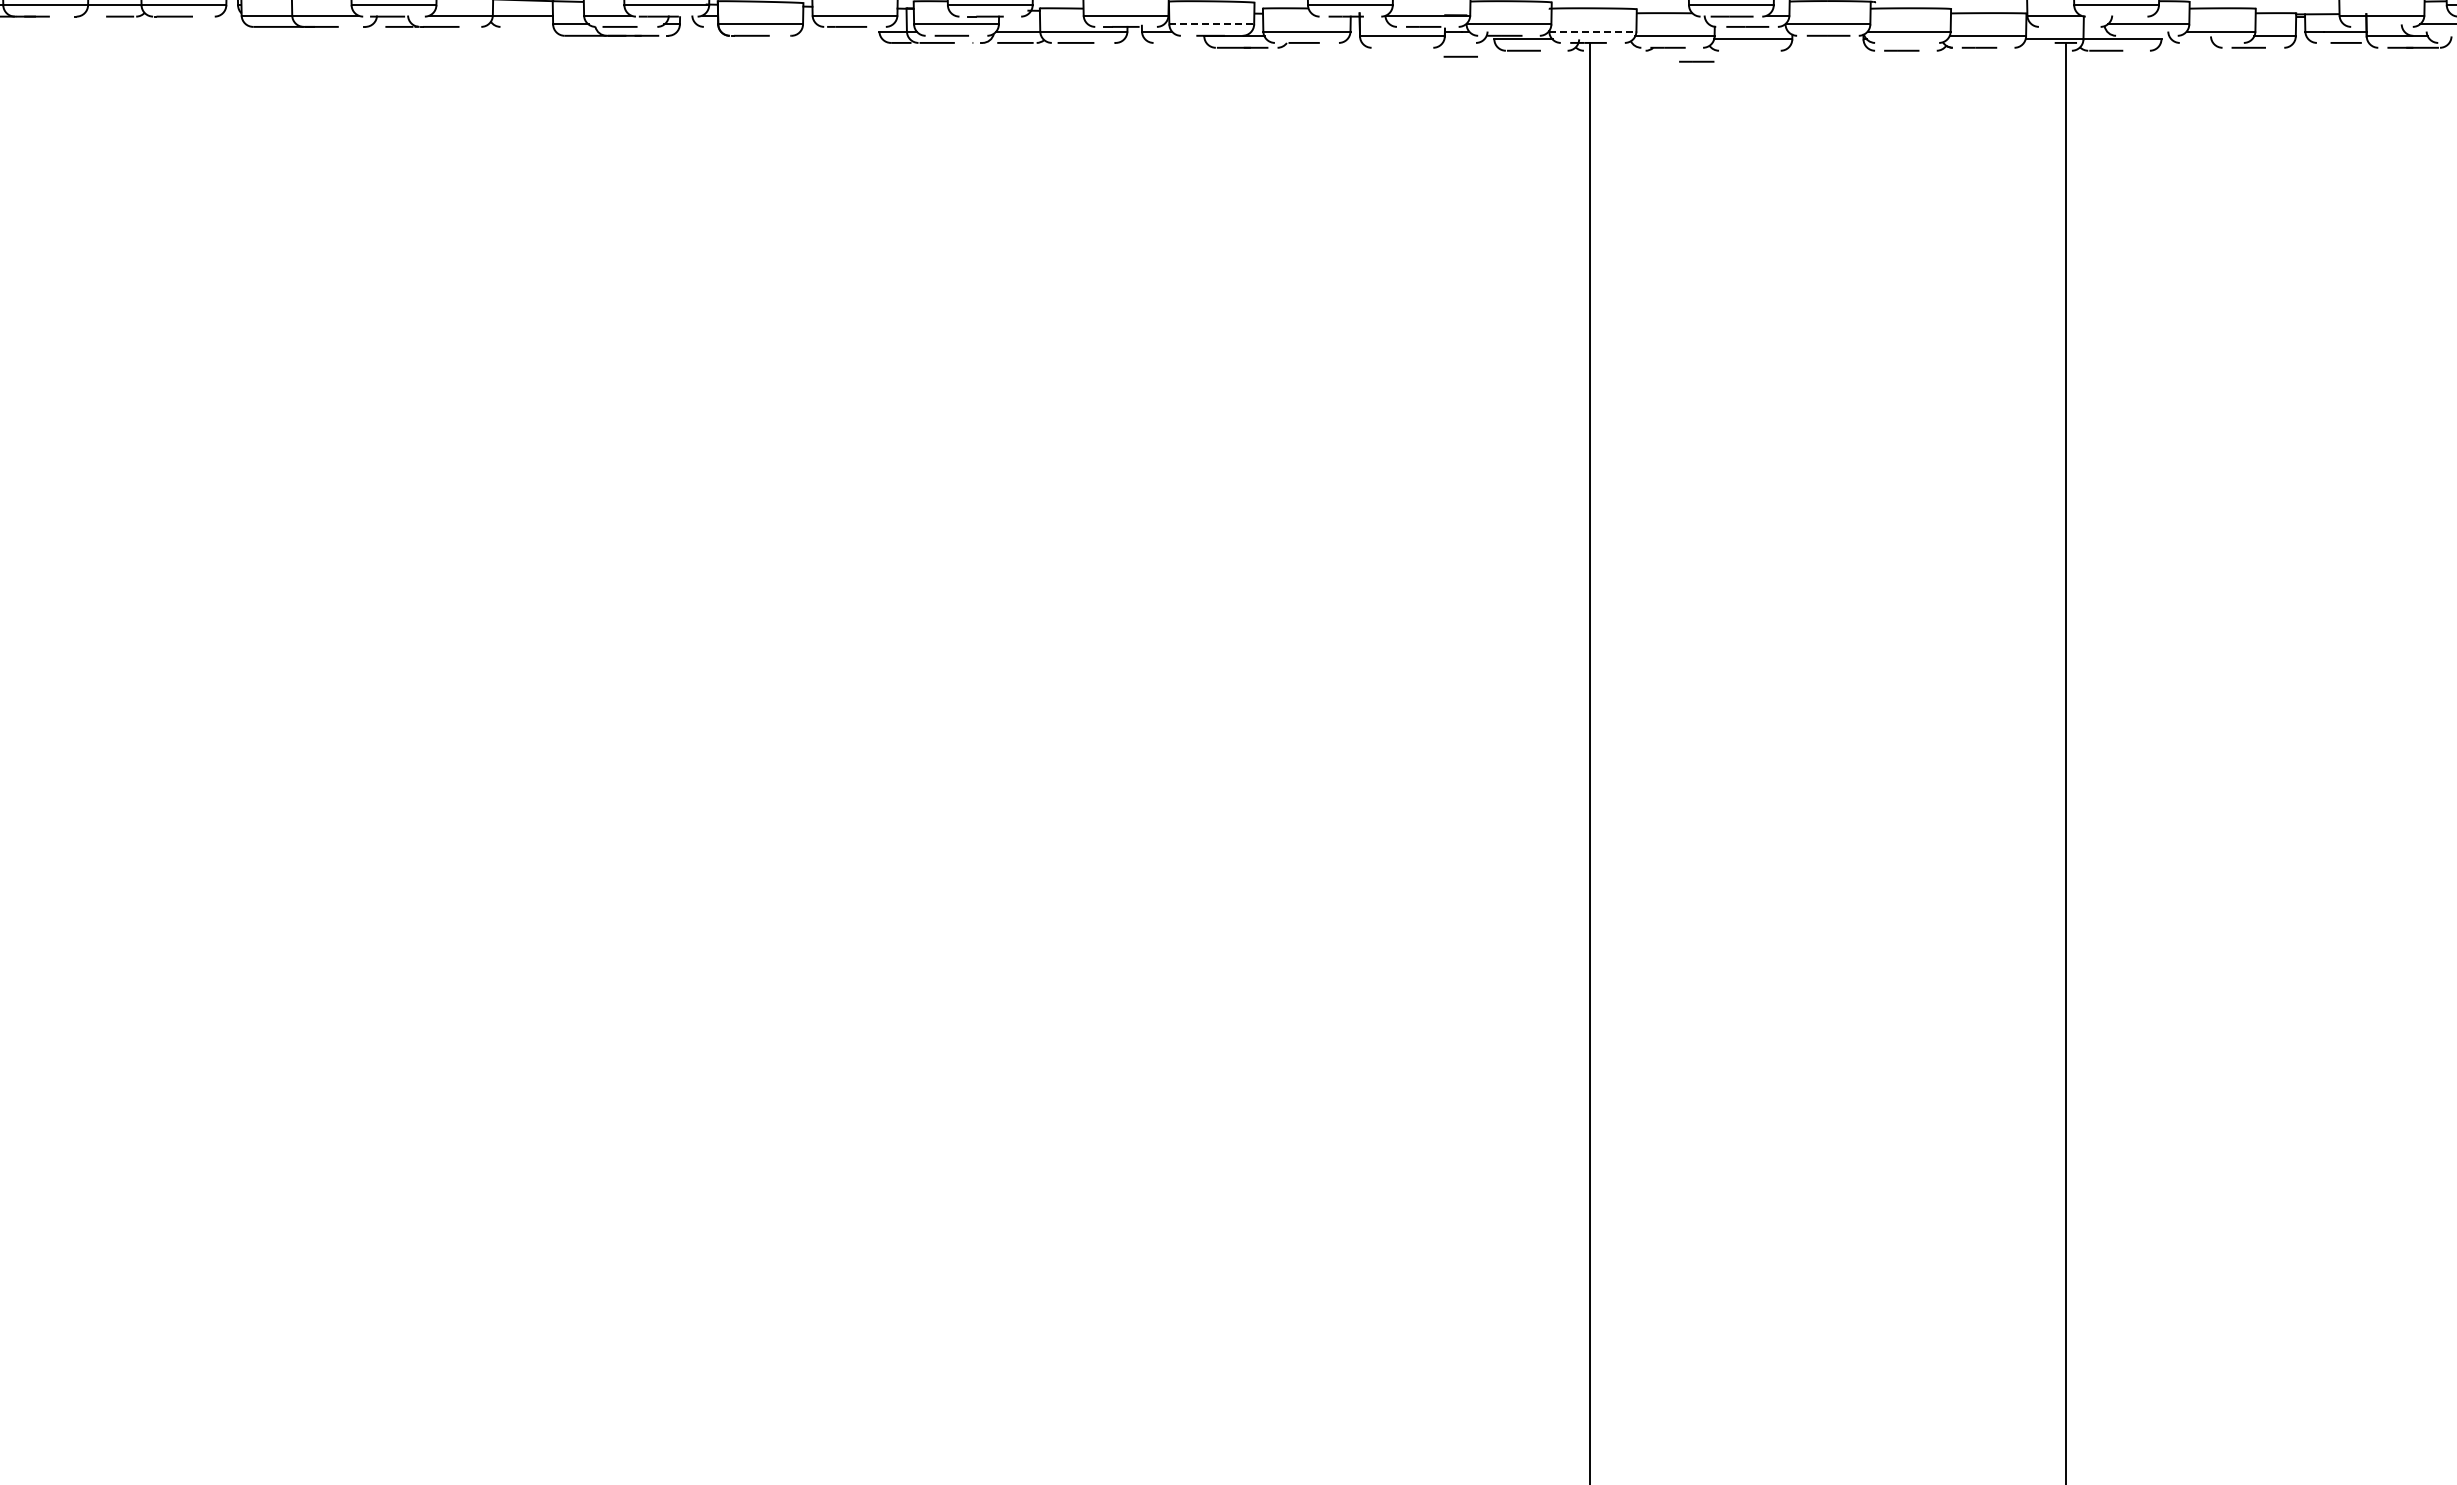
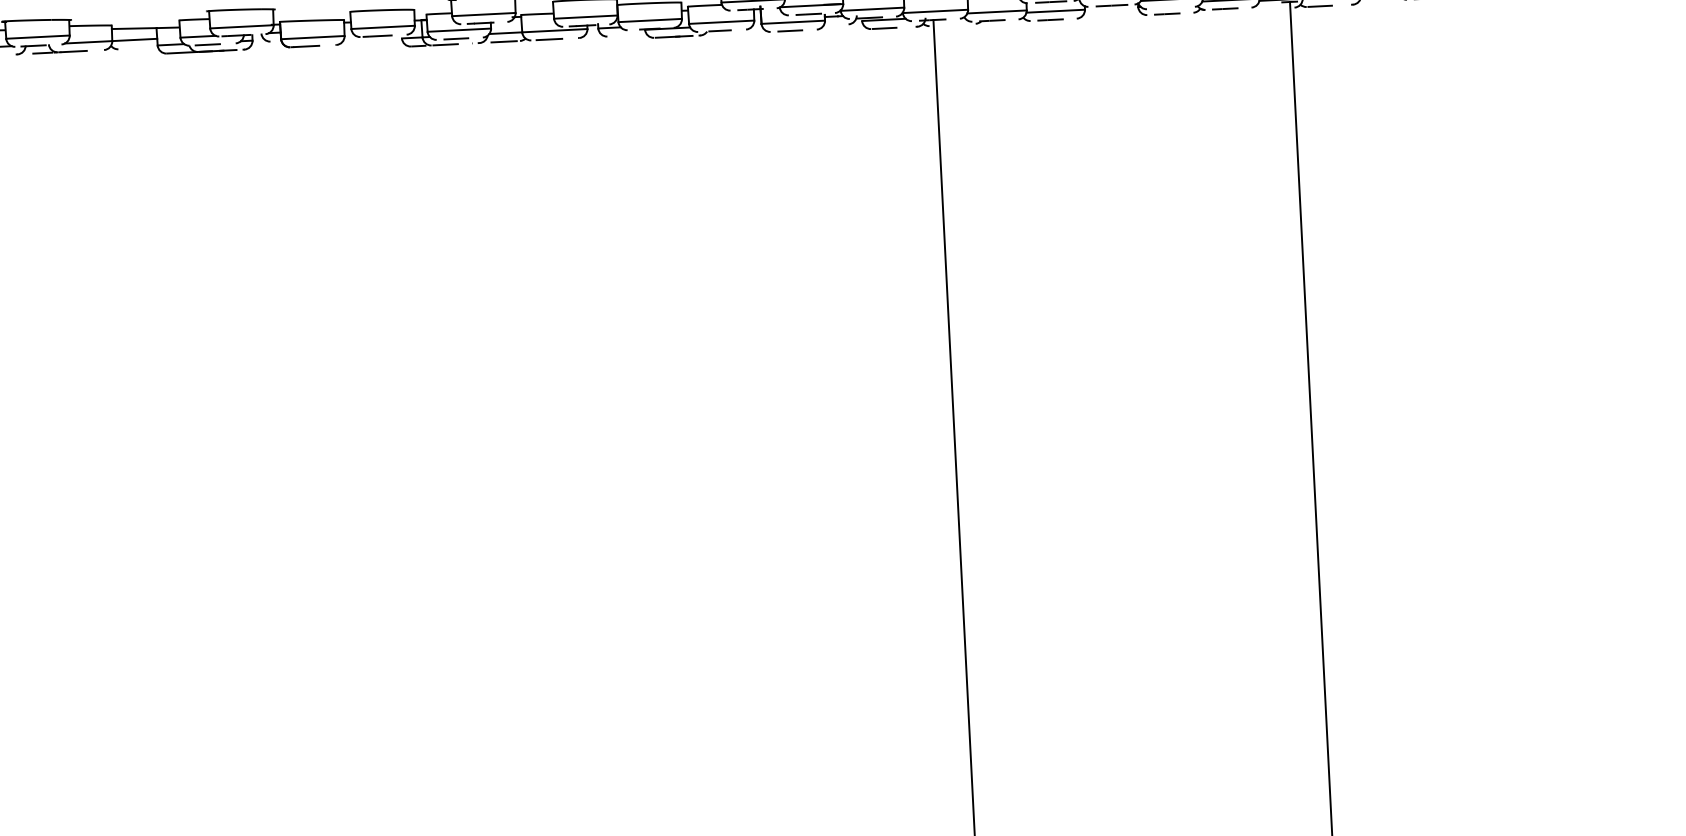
line: (1212, 24) -> (650, 20), dashed -> solid
line: (1592, 31) -> (935, 11), dashed -> solid
line: (1460, 56) -> (790, 30), moved
line: (1696, 61) -> (1050, 19), moved

